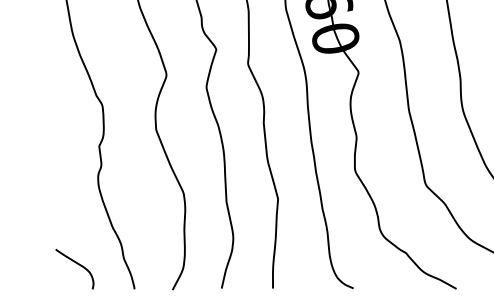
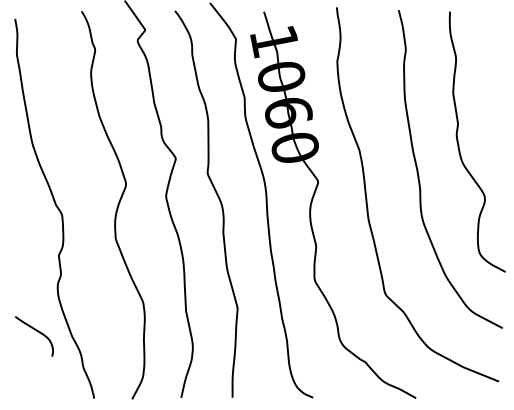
curve: (76, 264) -> (36, 331), moved

